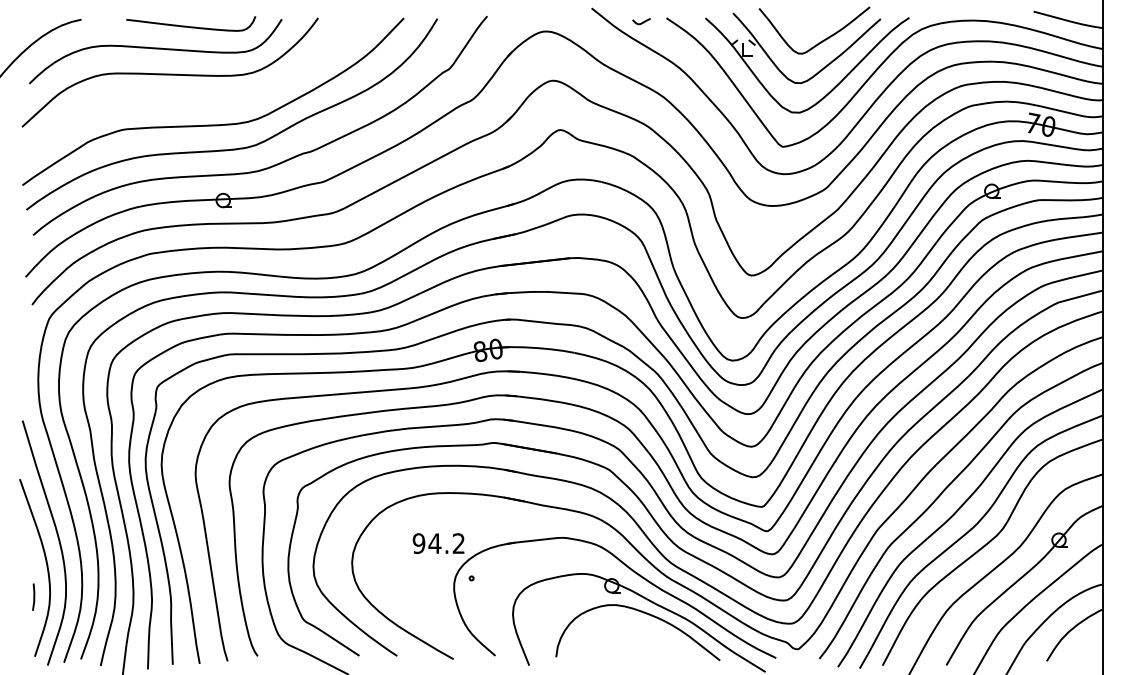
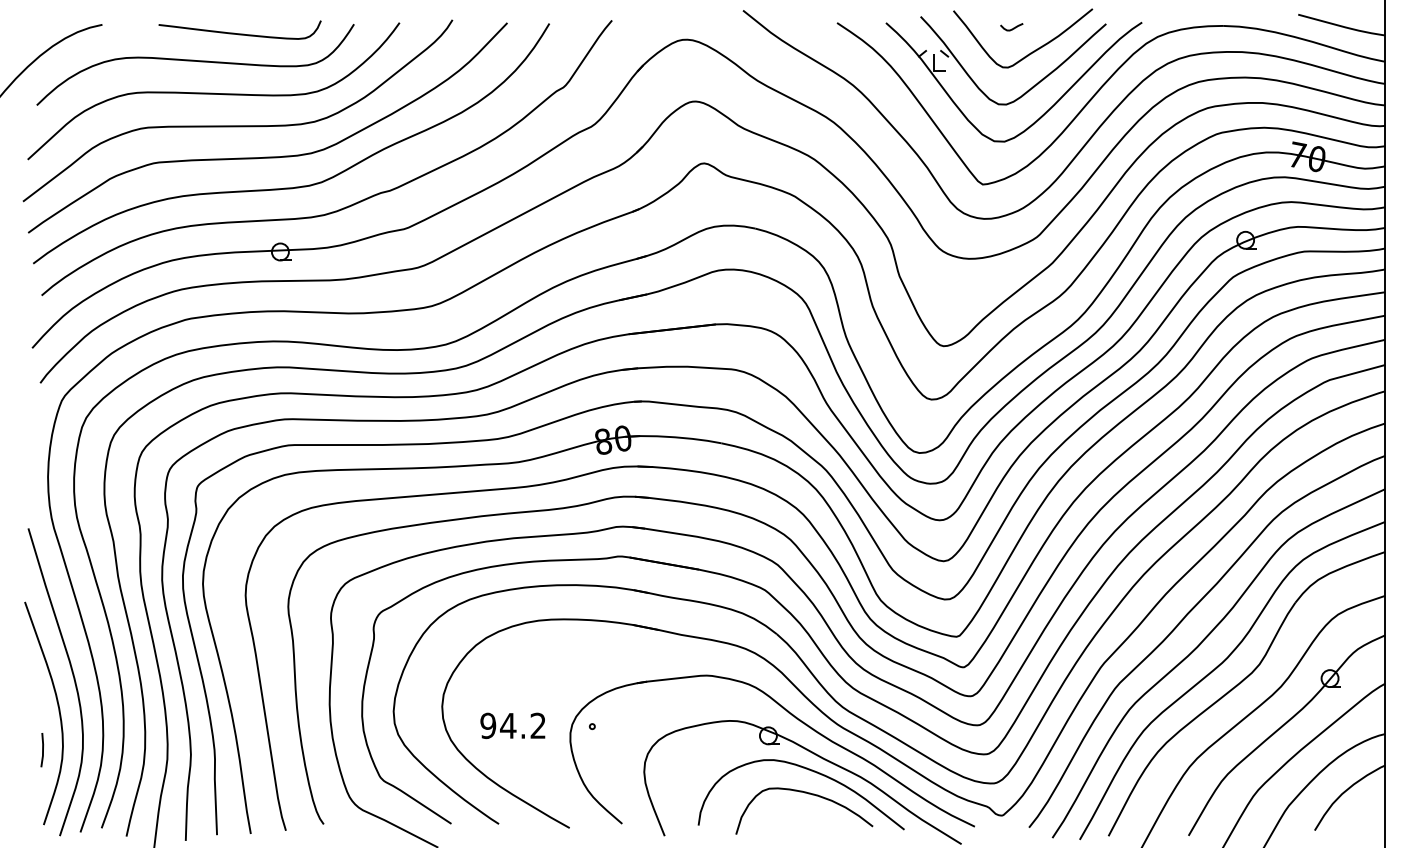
curve: (641, 22) -> (1011, 28), moved
curve: (189, 99) -> (237, 125), added
text: (438, 543) -> (512, 725), moved
curve: (643, 632) -> (808, 794), added

